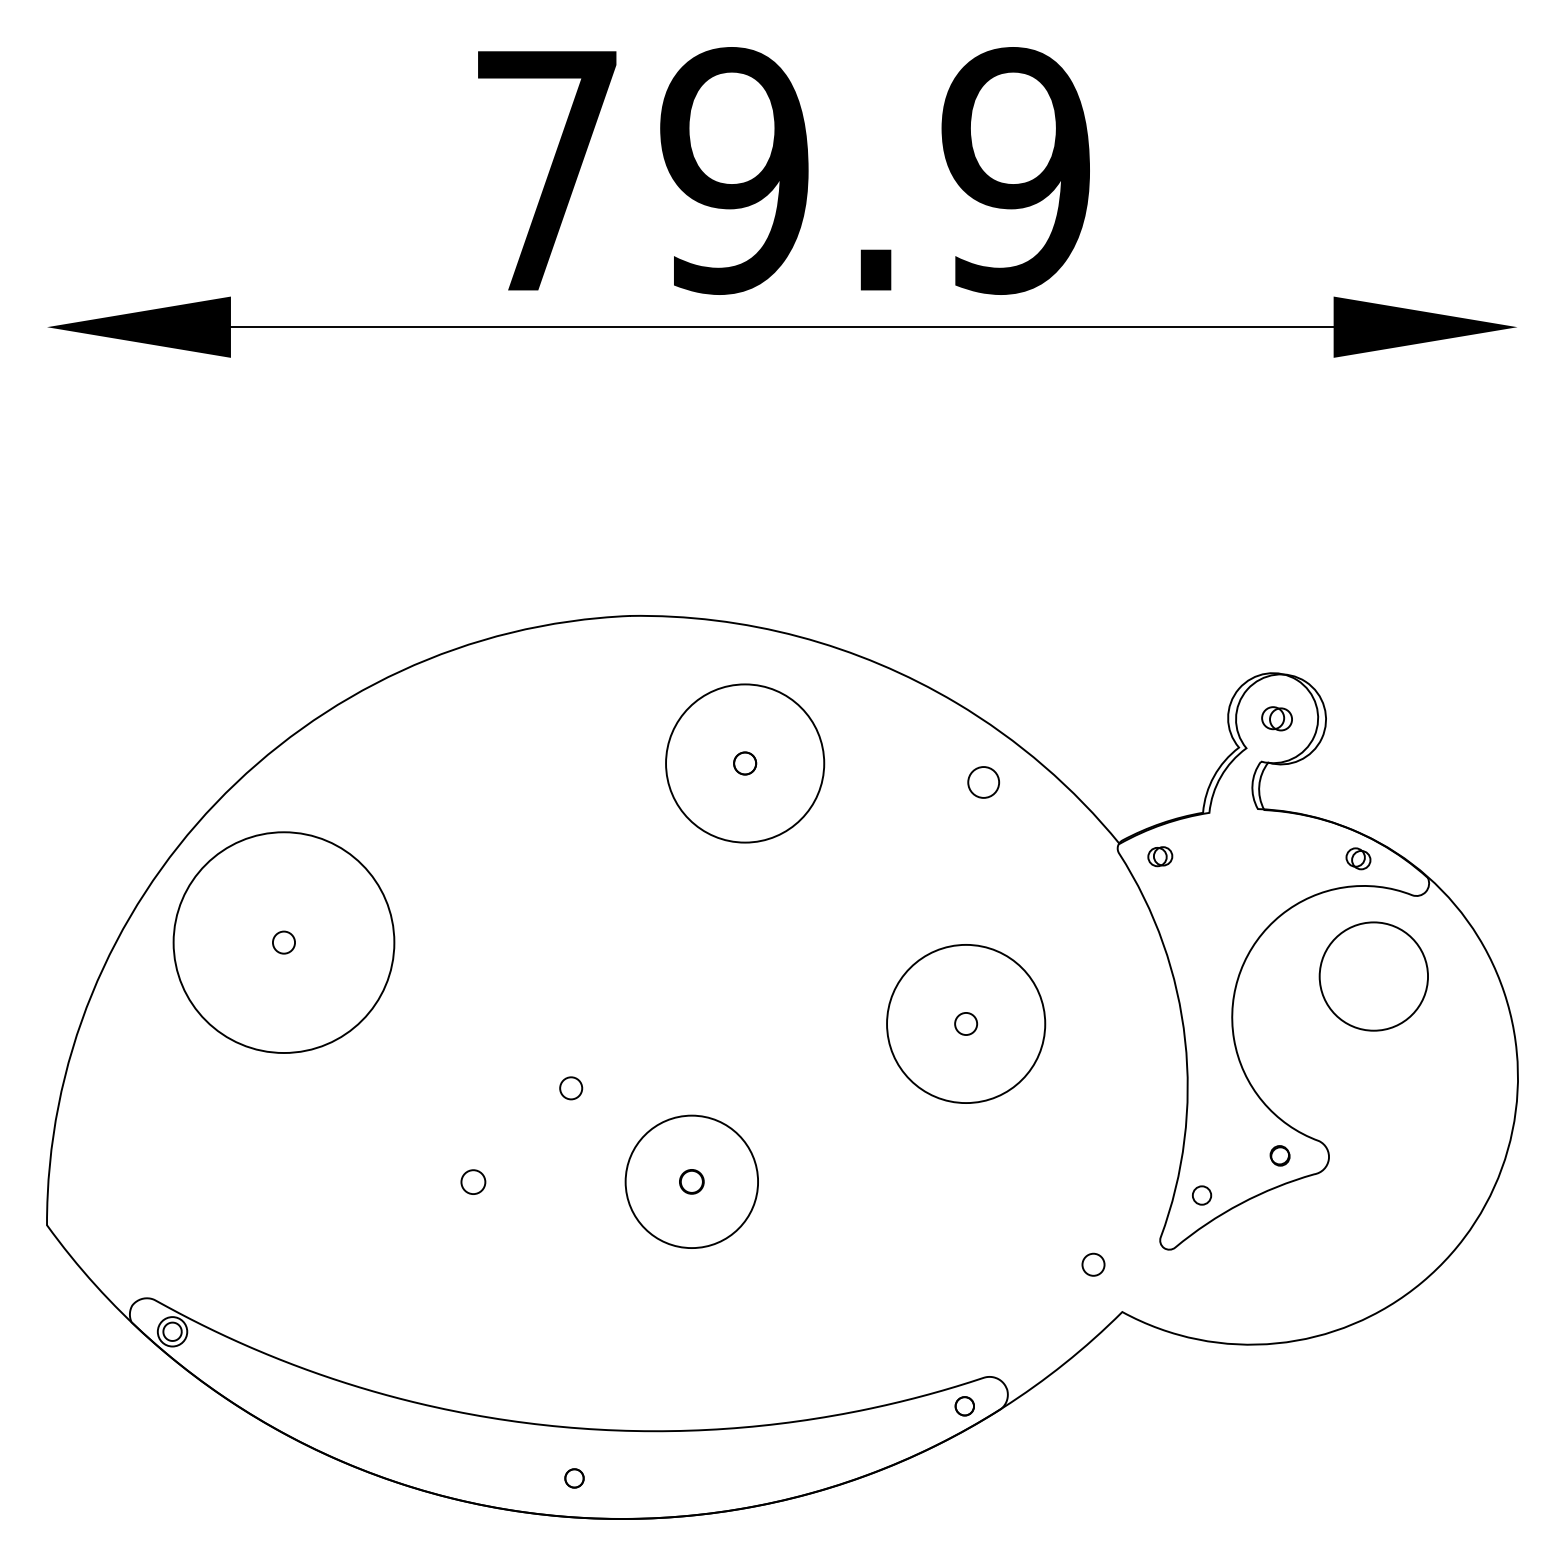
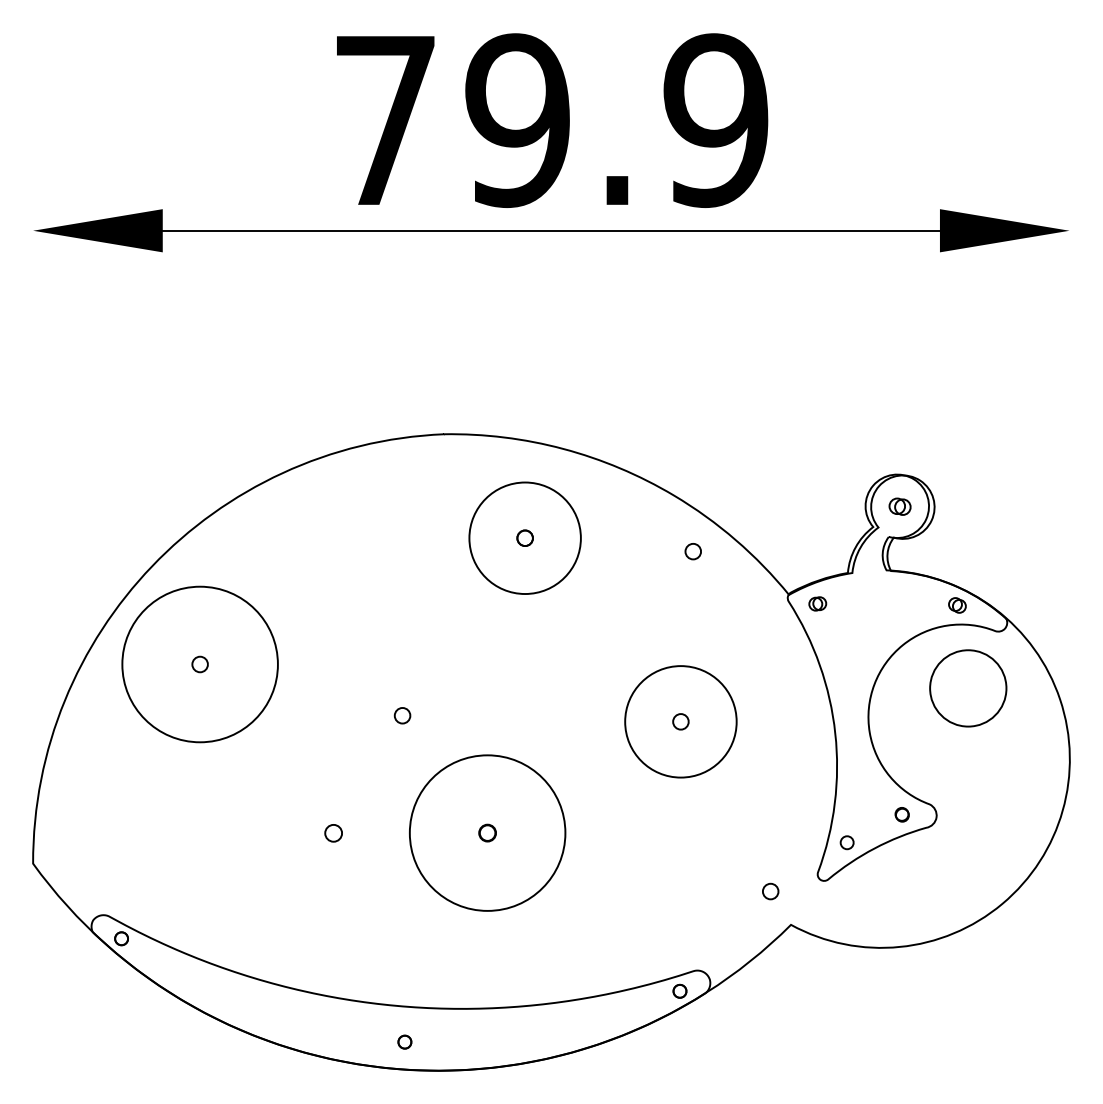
circle: (983, 782) -> (693, 551), size x0.71
circle: (571, 1088) -> (402, 715), moved
circle: (691, 1181) -> (487, 832), size x1.67
circle: (172, 1331) -> (121, 938), size x0.62

